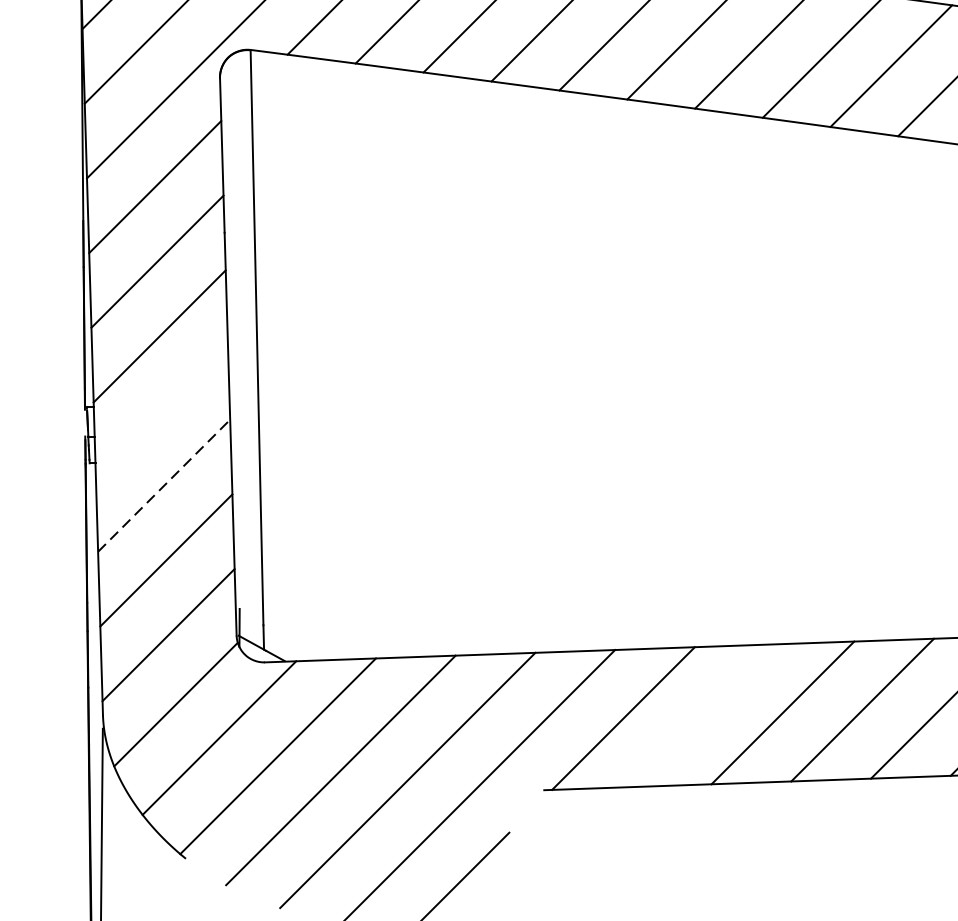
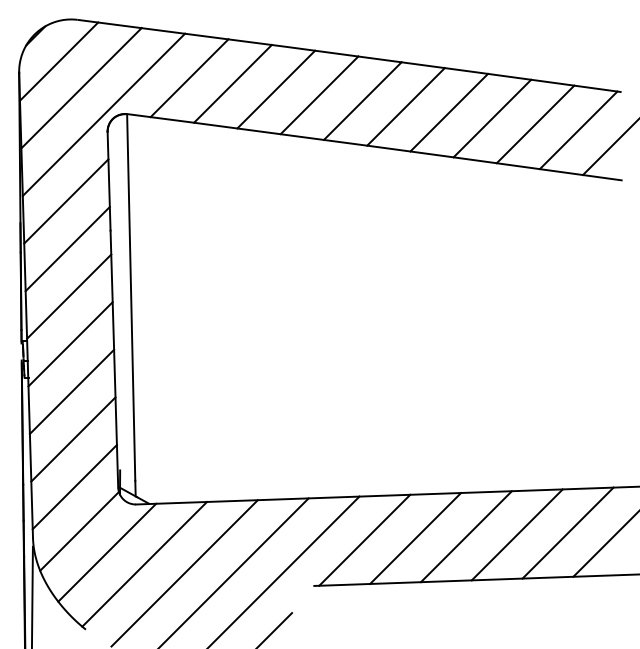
line: (161, 411) -> (70, 344), added
line: (164, 485) -> (72, 391), dashed -> solid
line: (703, 715) -> (415, 538), added

